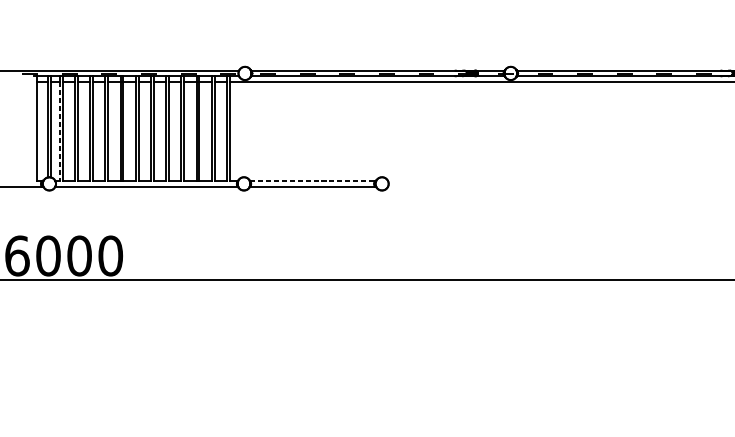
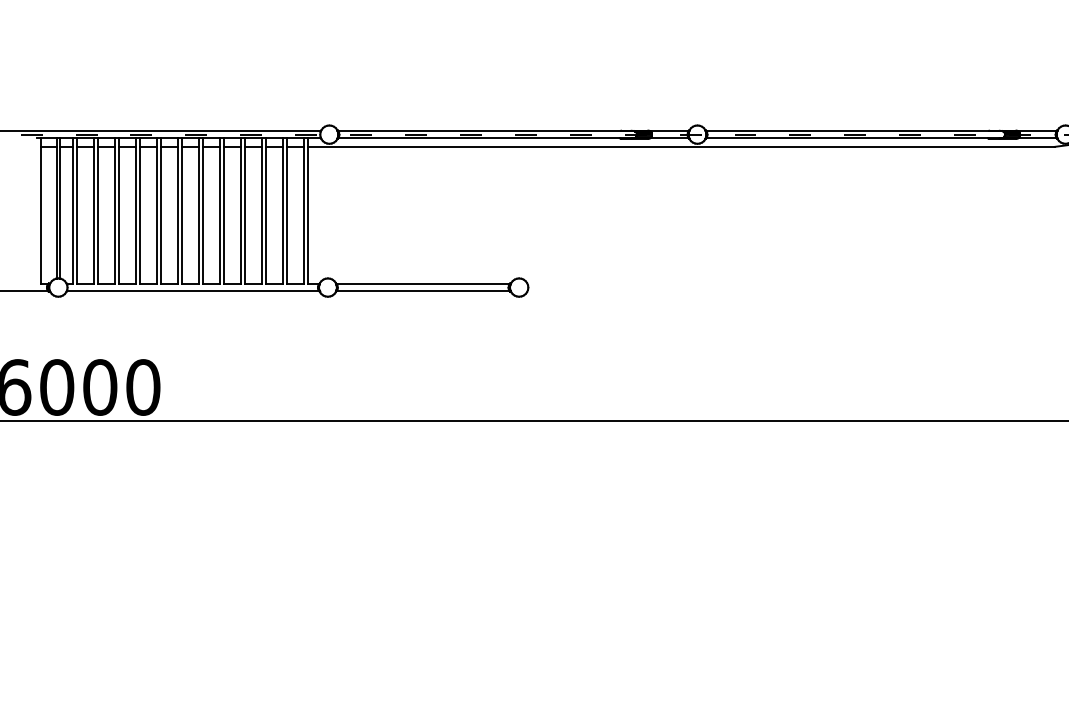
line: (59, 131) -> (72, 215), dashed -> solid
line: (313, 180) -> (423, 283), dashed -> solid

